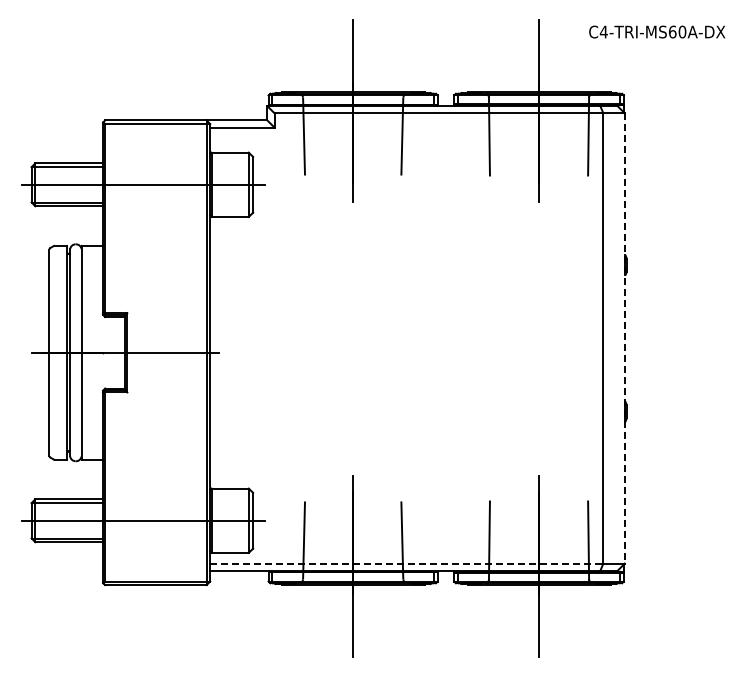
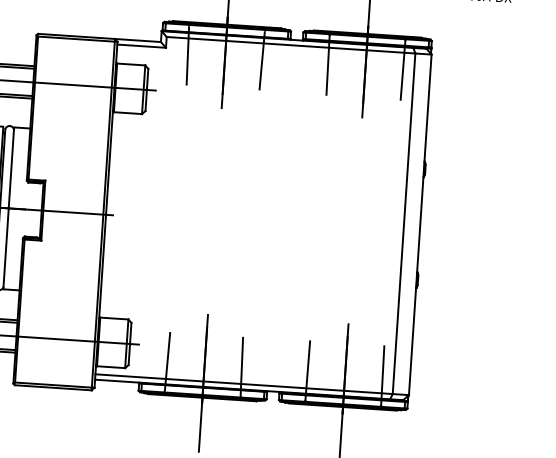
line: (624, 338) -> (420, 224), dashed -> solid
line: (406, 563) -> (243, 384), dashed -> solid

